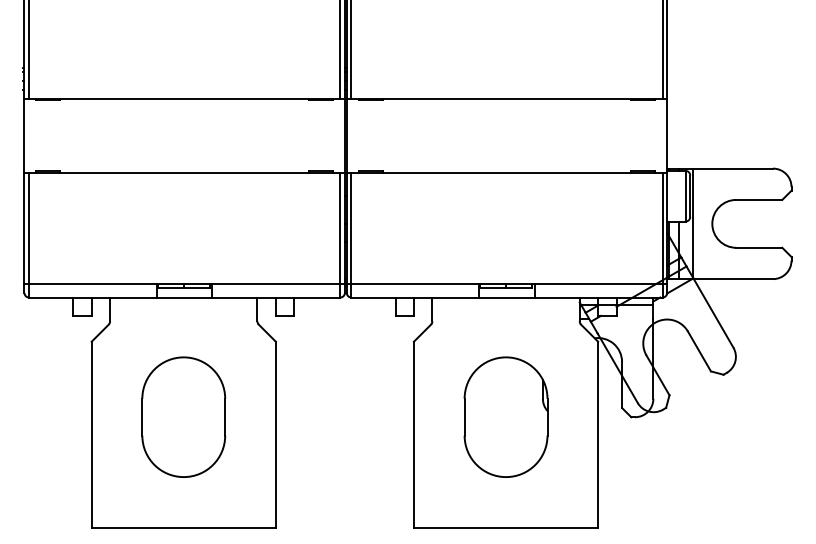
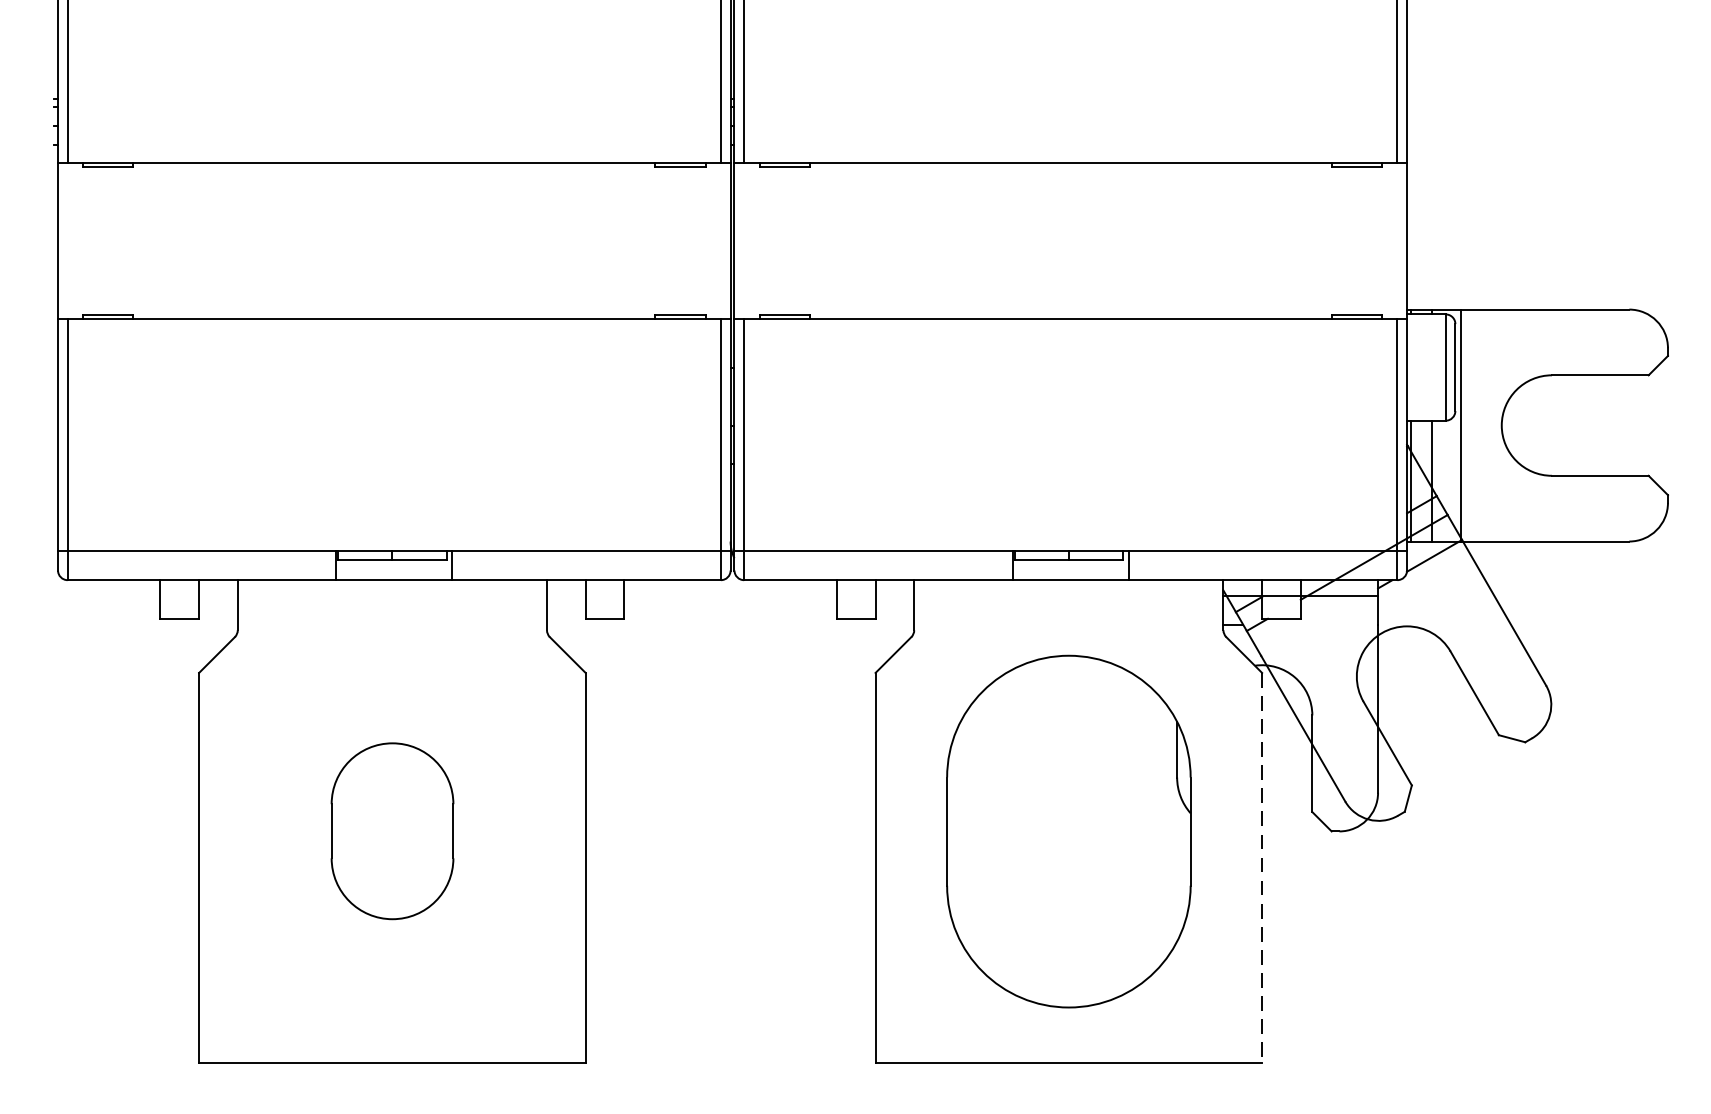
part: (183, 416) -> (391, 829), size x0.7
part: (505, 416) -> (1067, 829), size x1.4
line: (598, 435) -> (1262, 869), solid -> dashed

